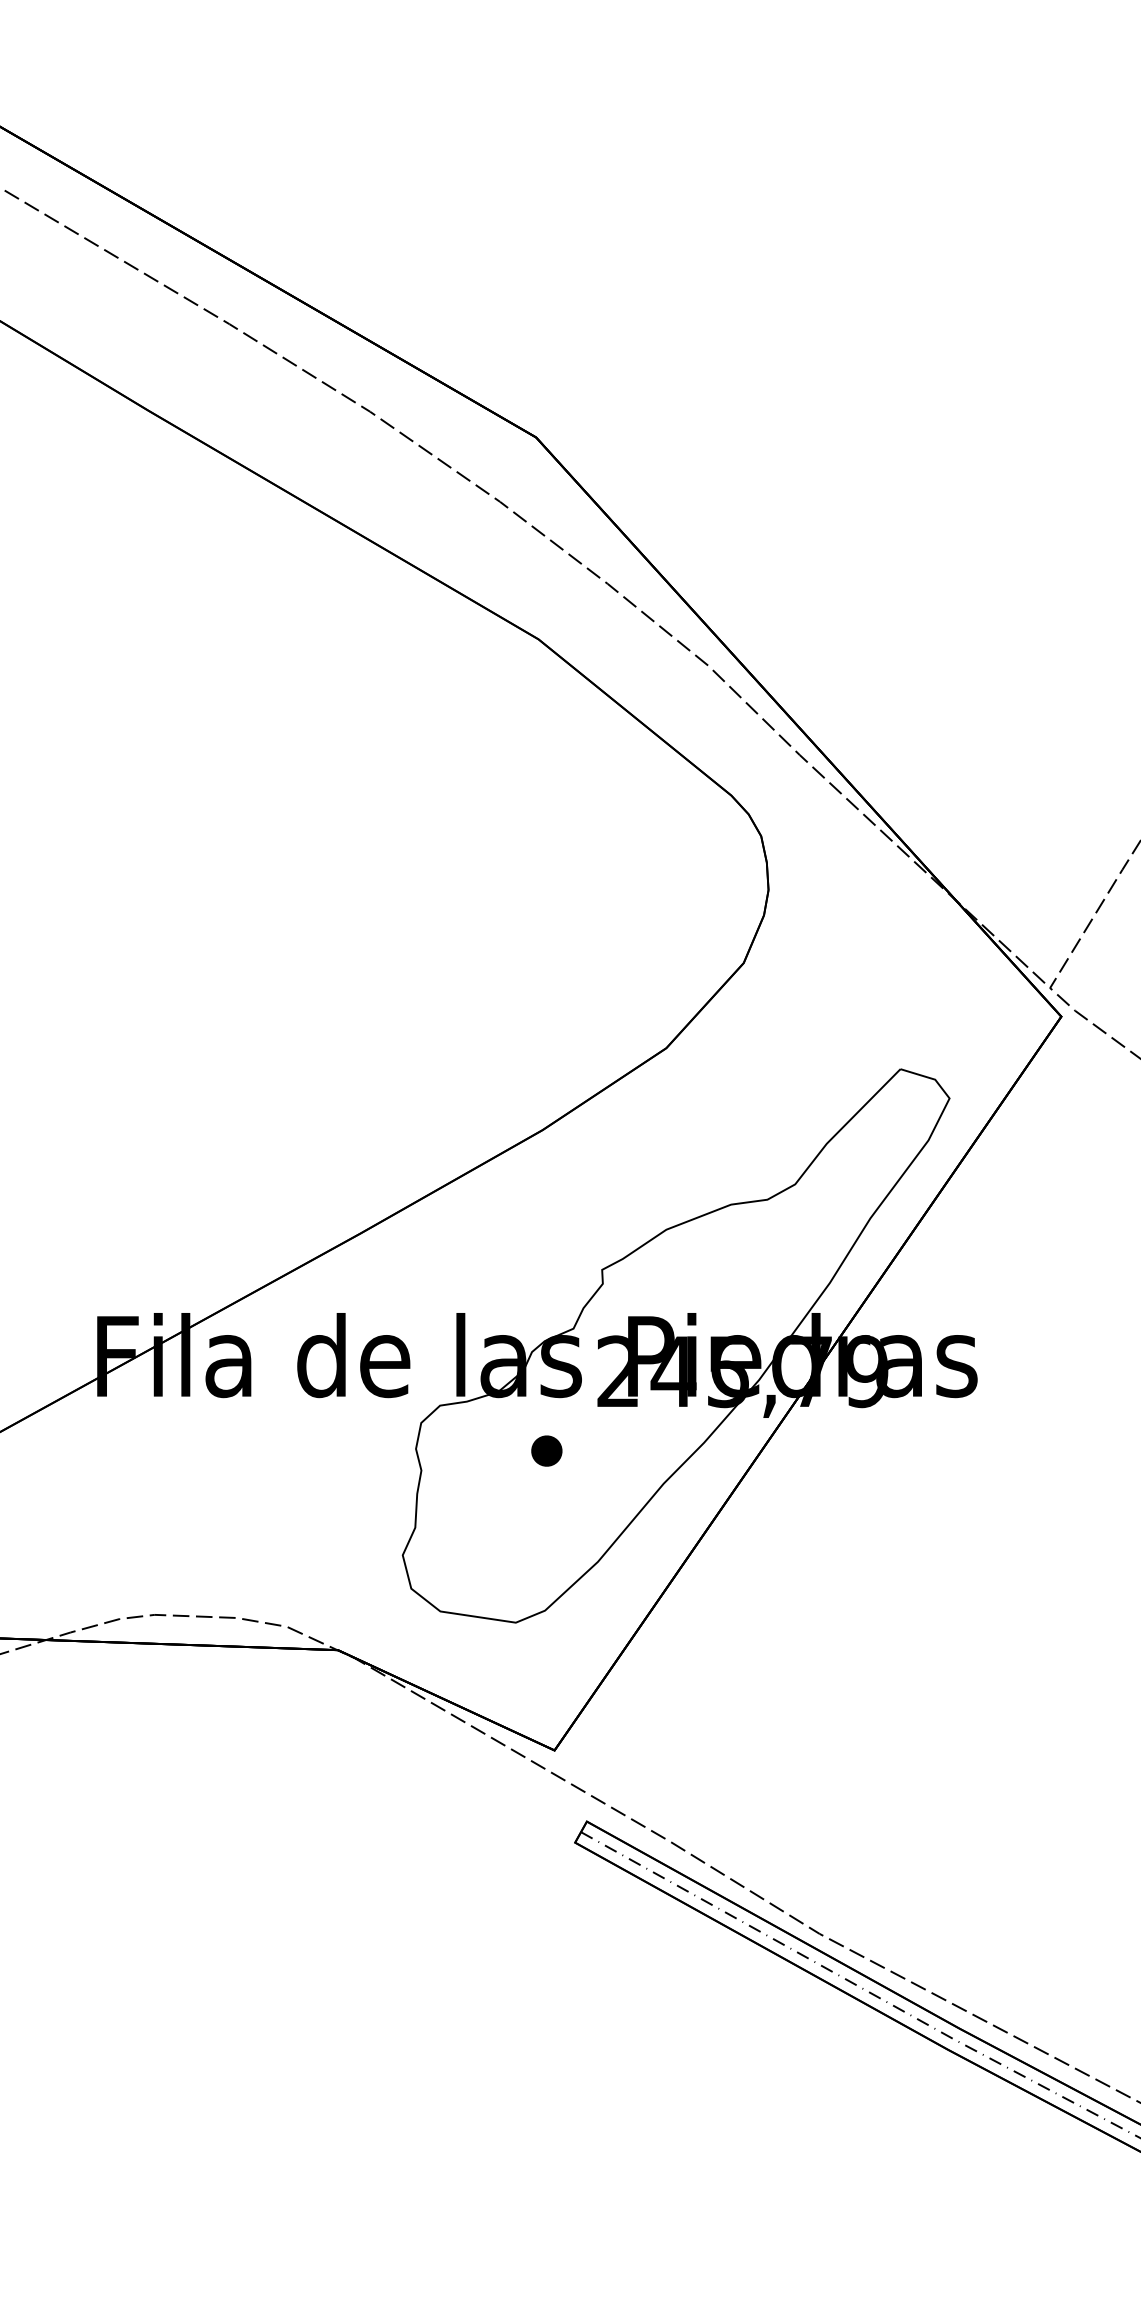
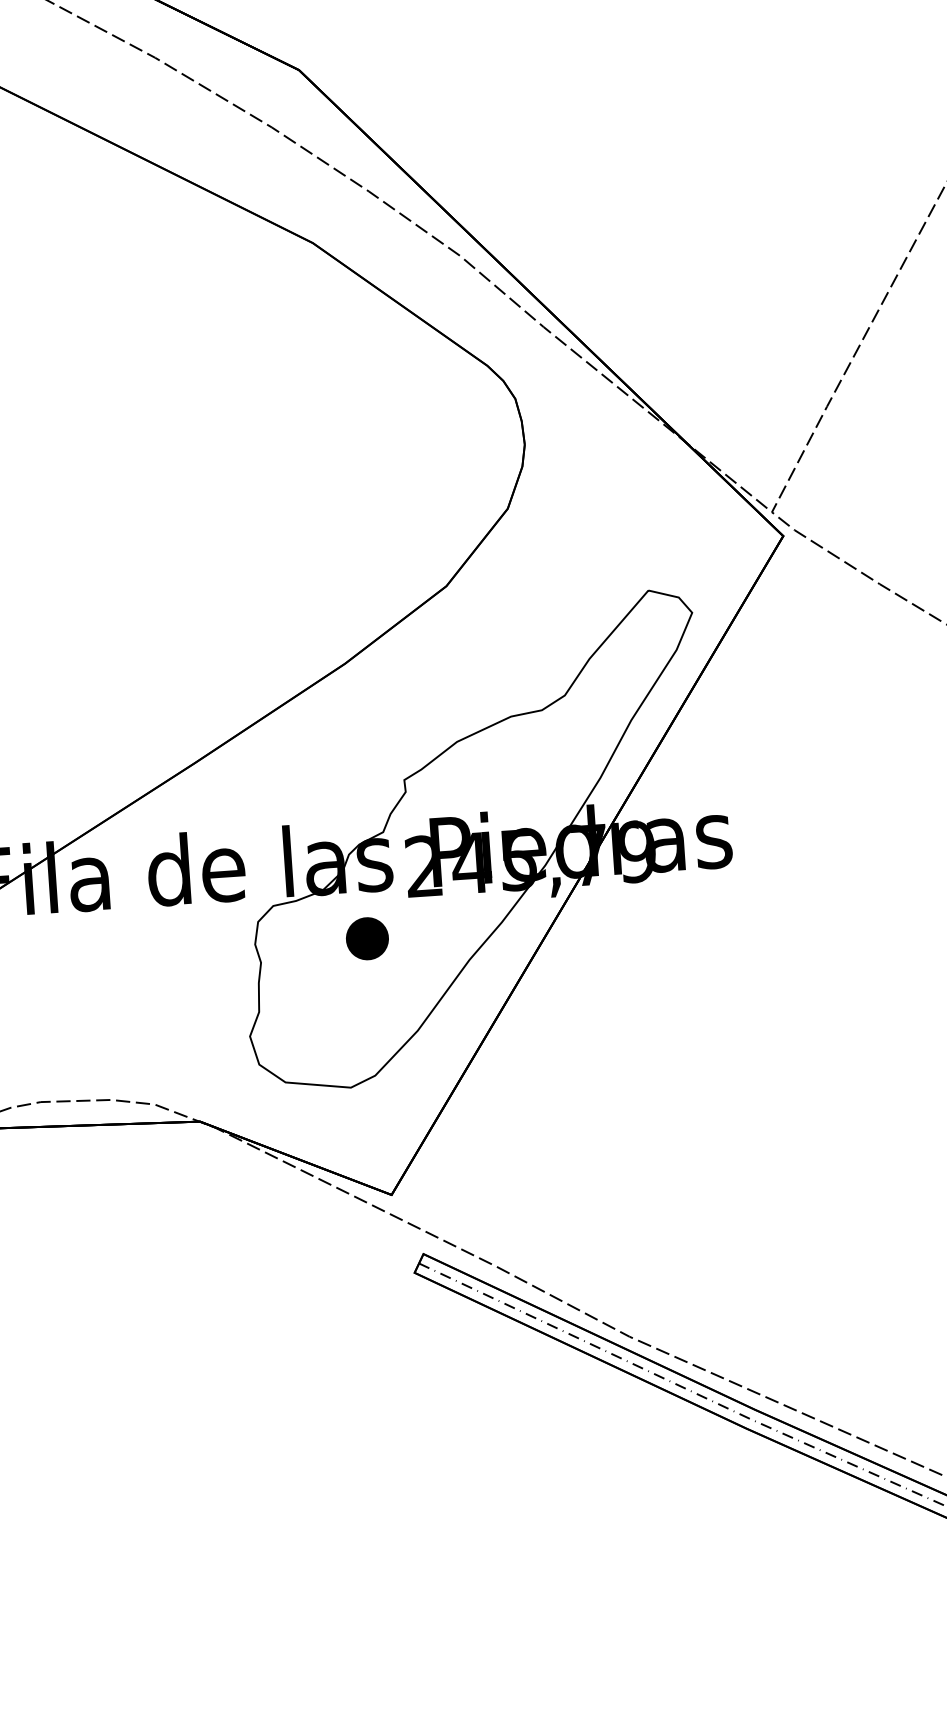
part: (546, 1450) -> (367, 938), size x1.6

